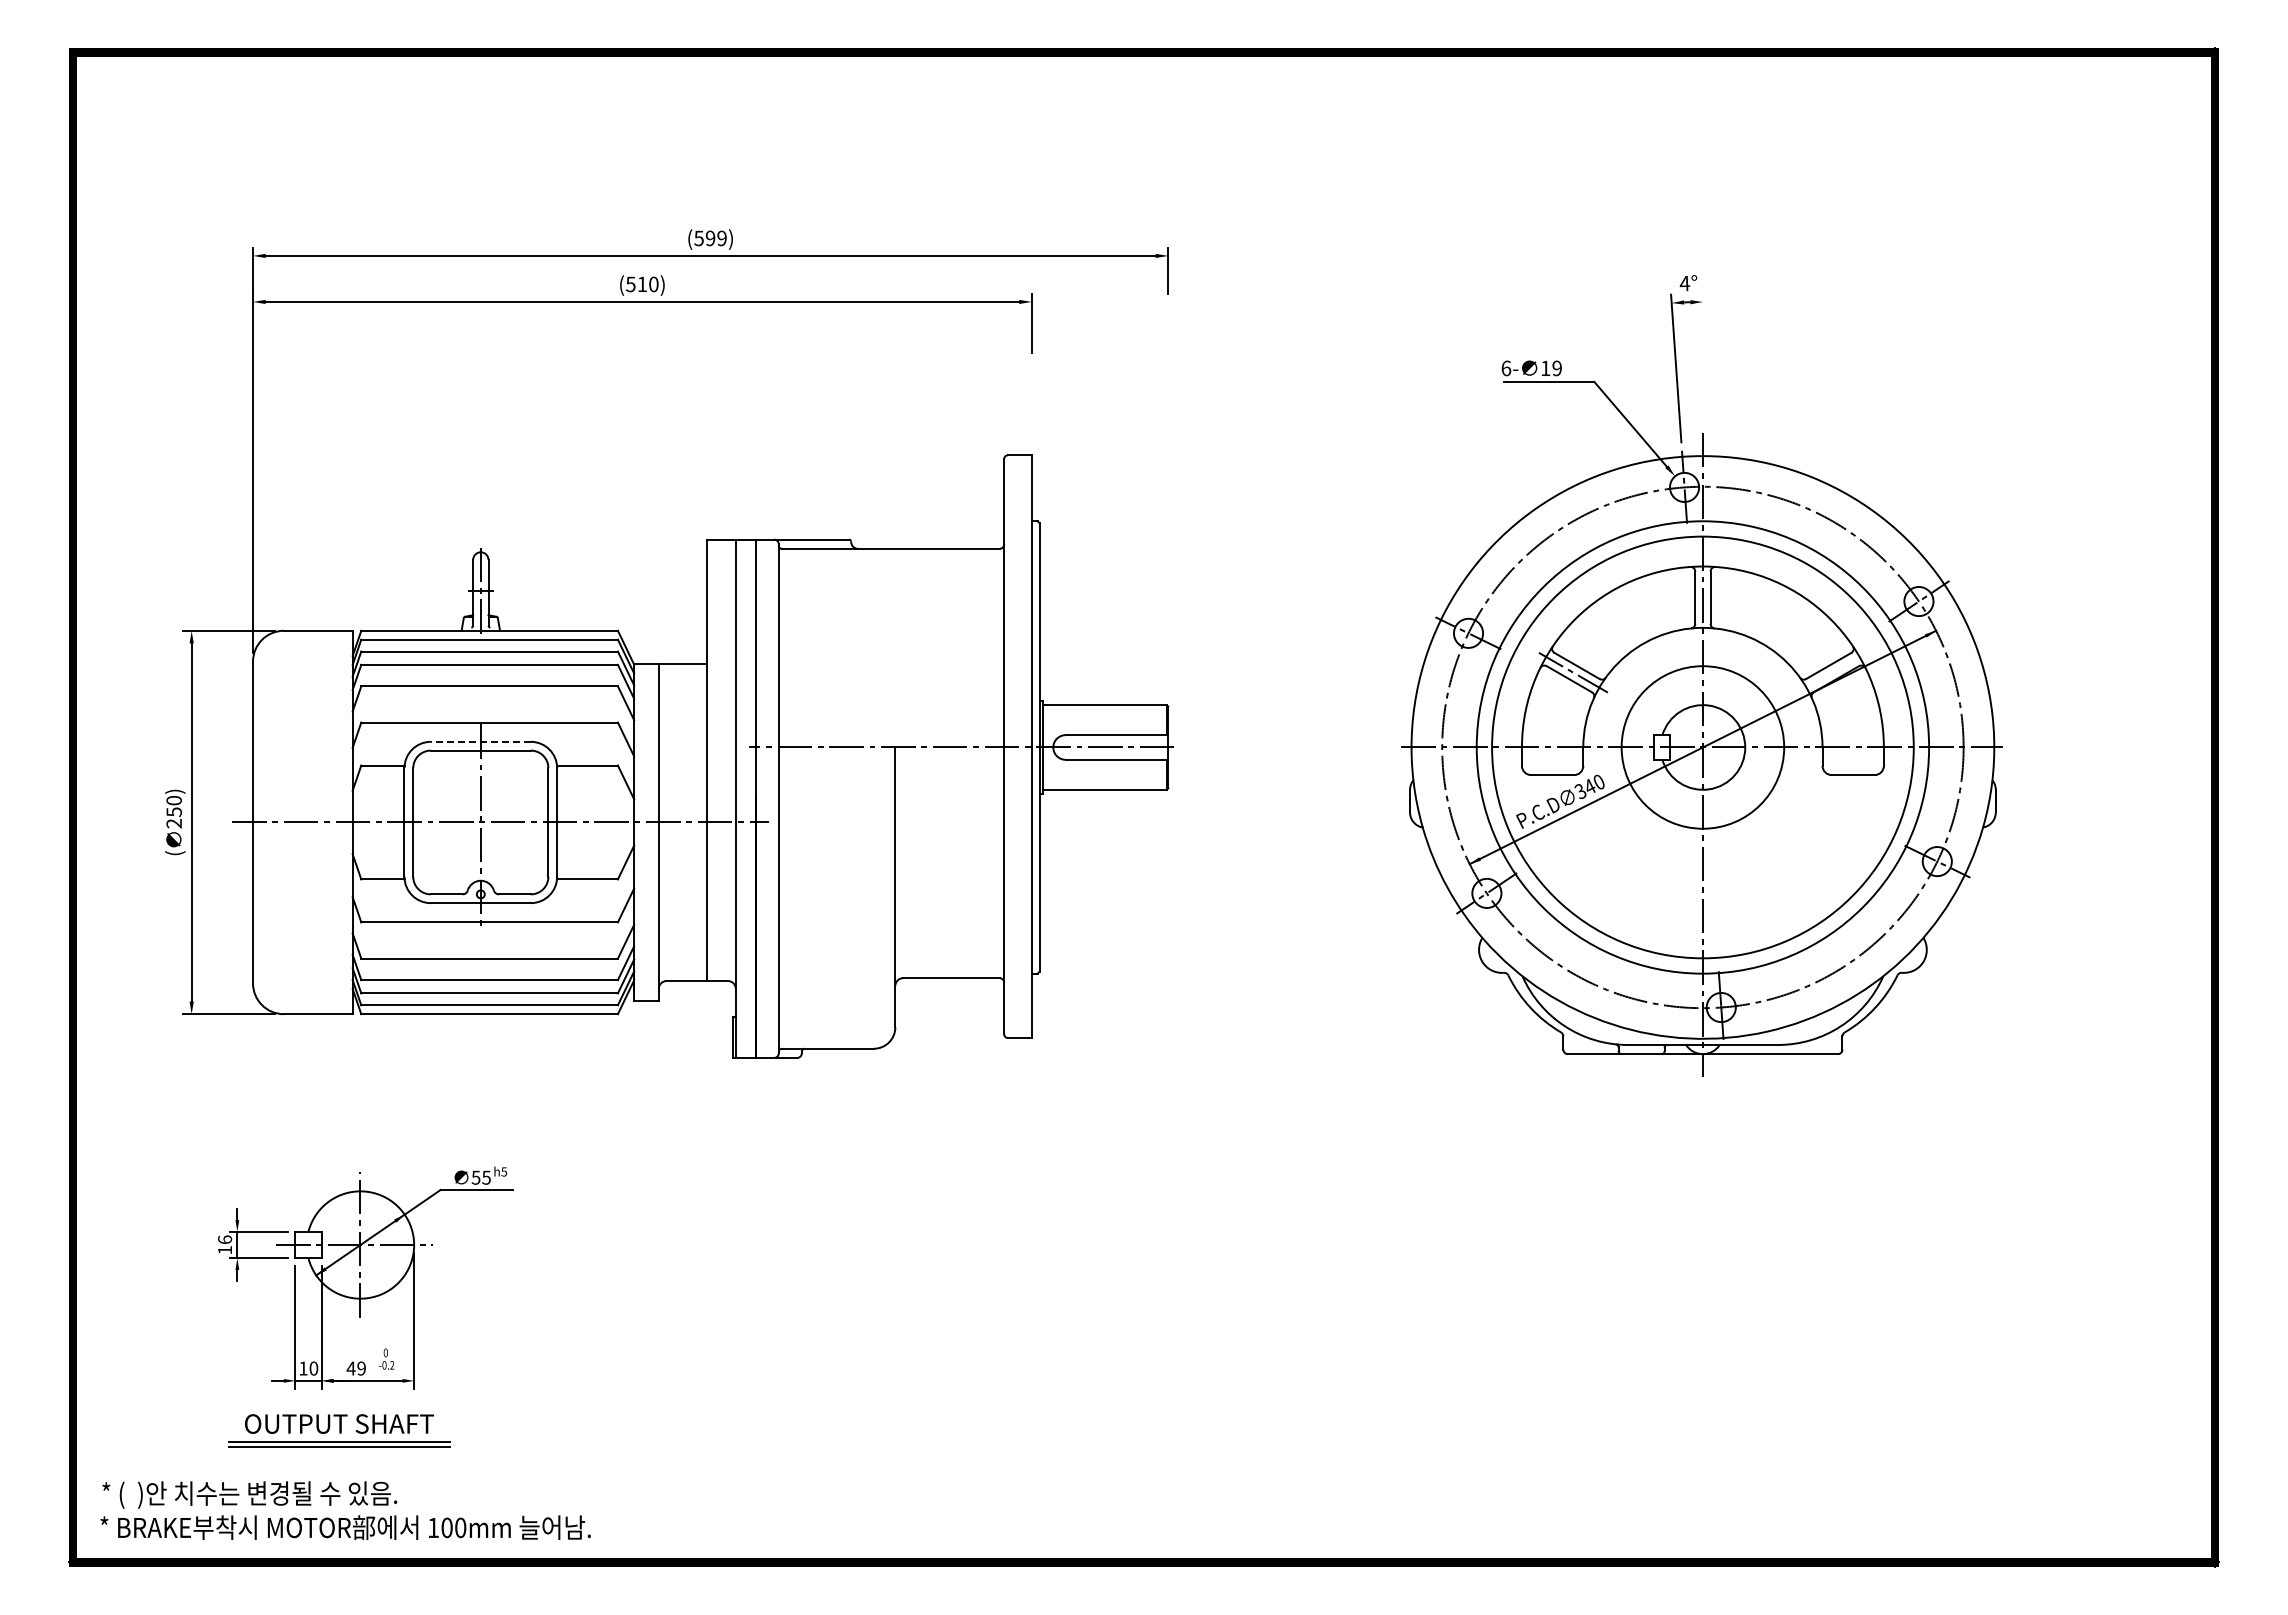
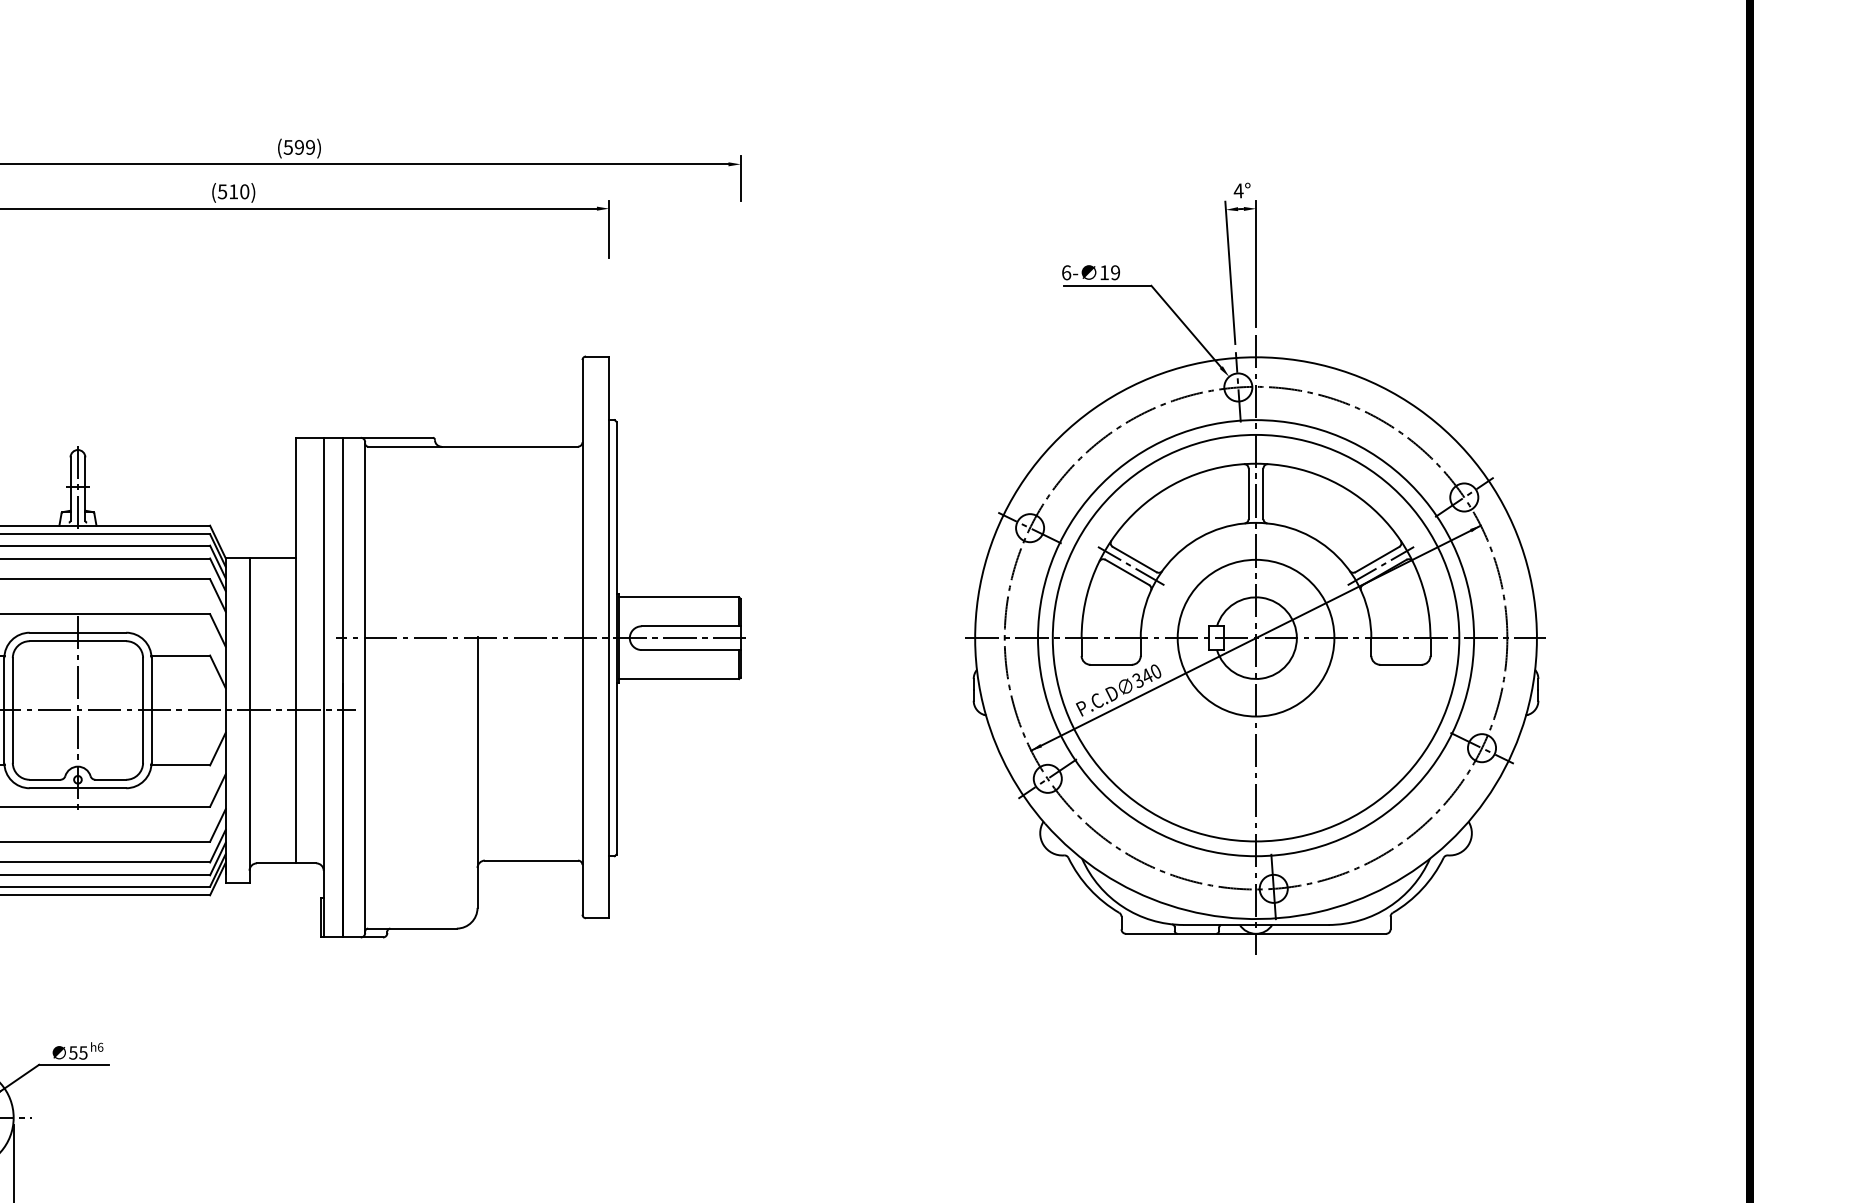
line: (1702, 358) -> (1255, 263), added
line: (1832, 672) -> (1380, 565), added
line: (480, 741) -> (77, 632), dashed -> solid
text: (504, 1171) -> (100, 1046), h5 -> h6

